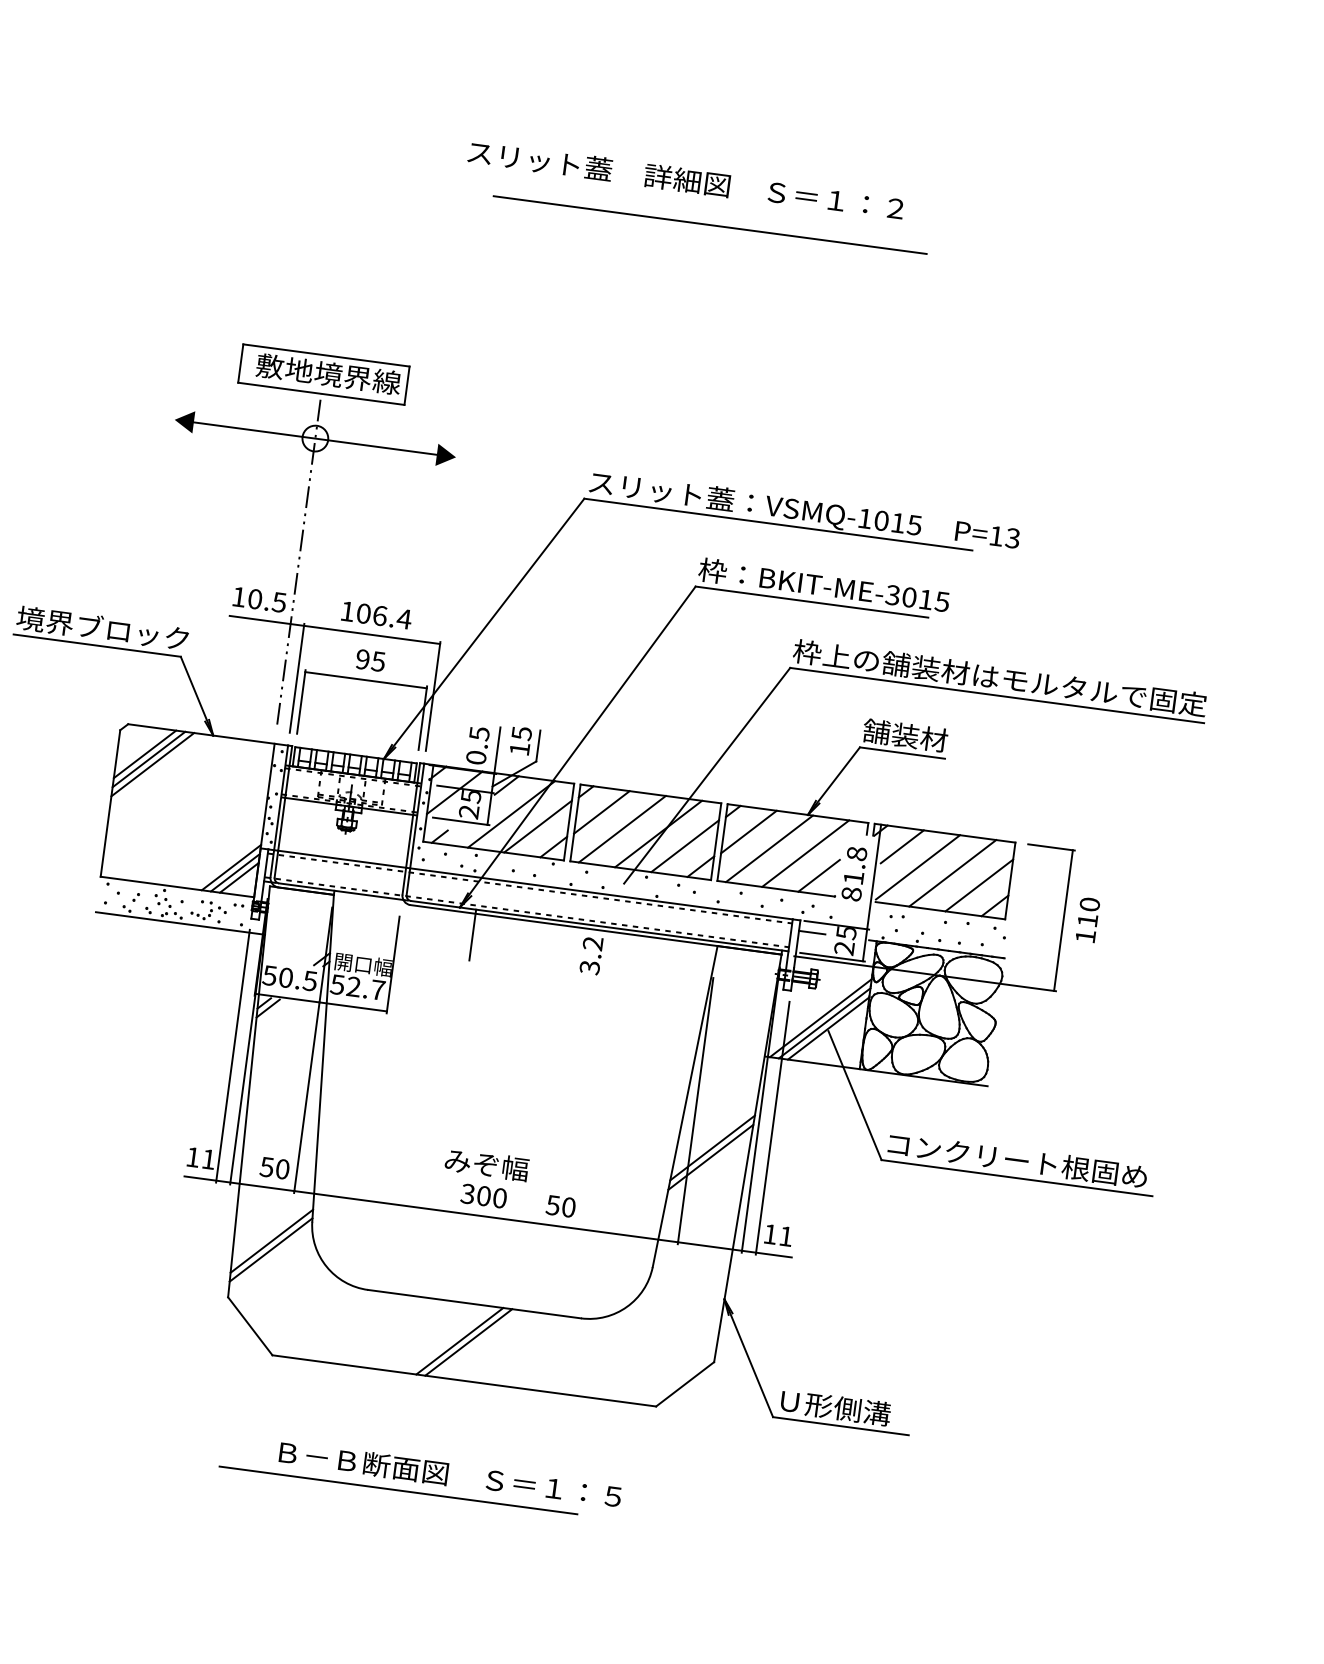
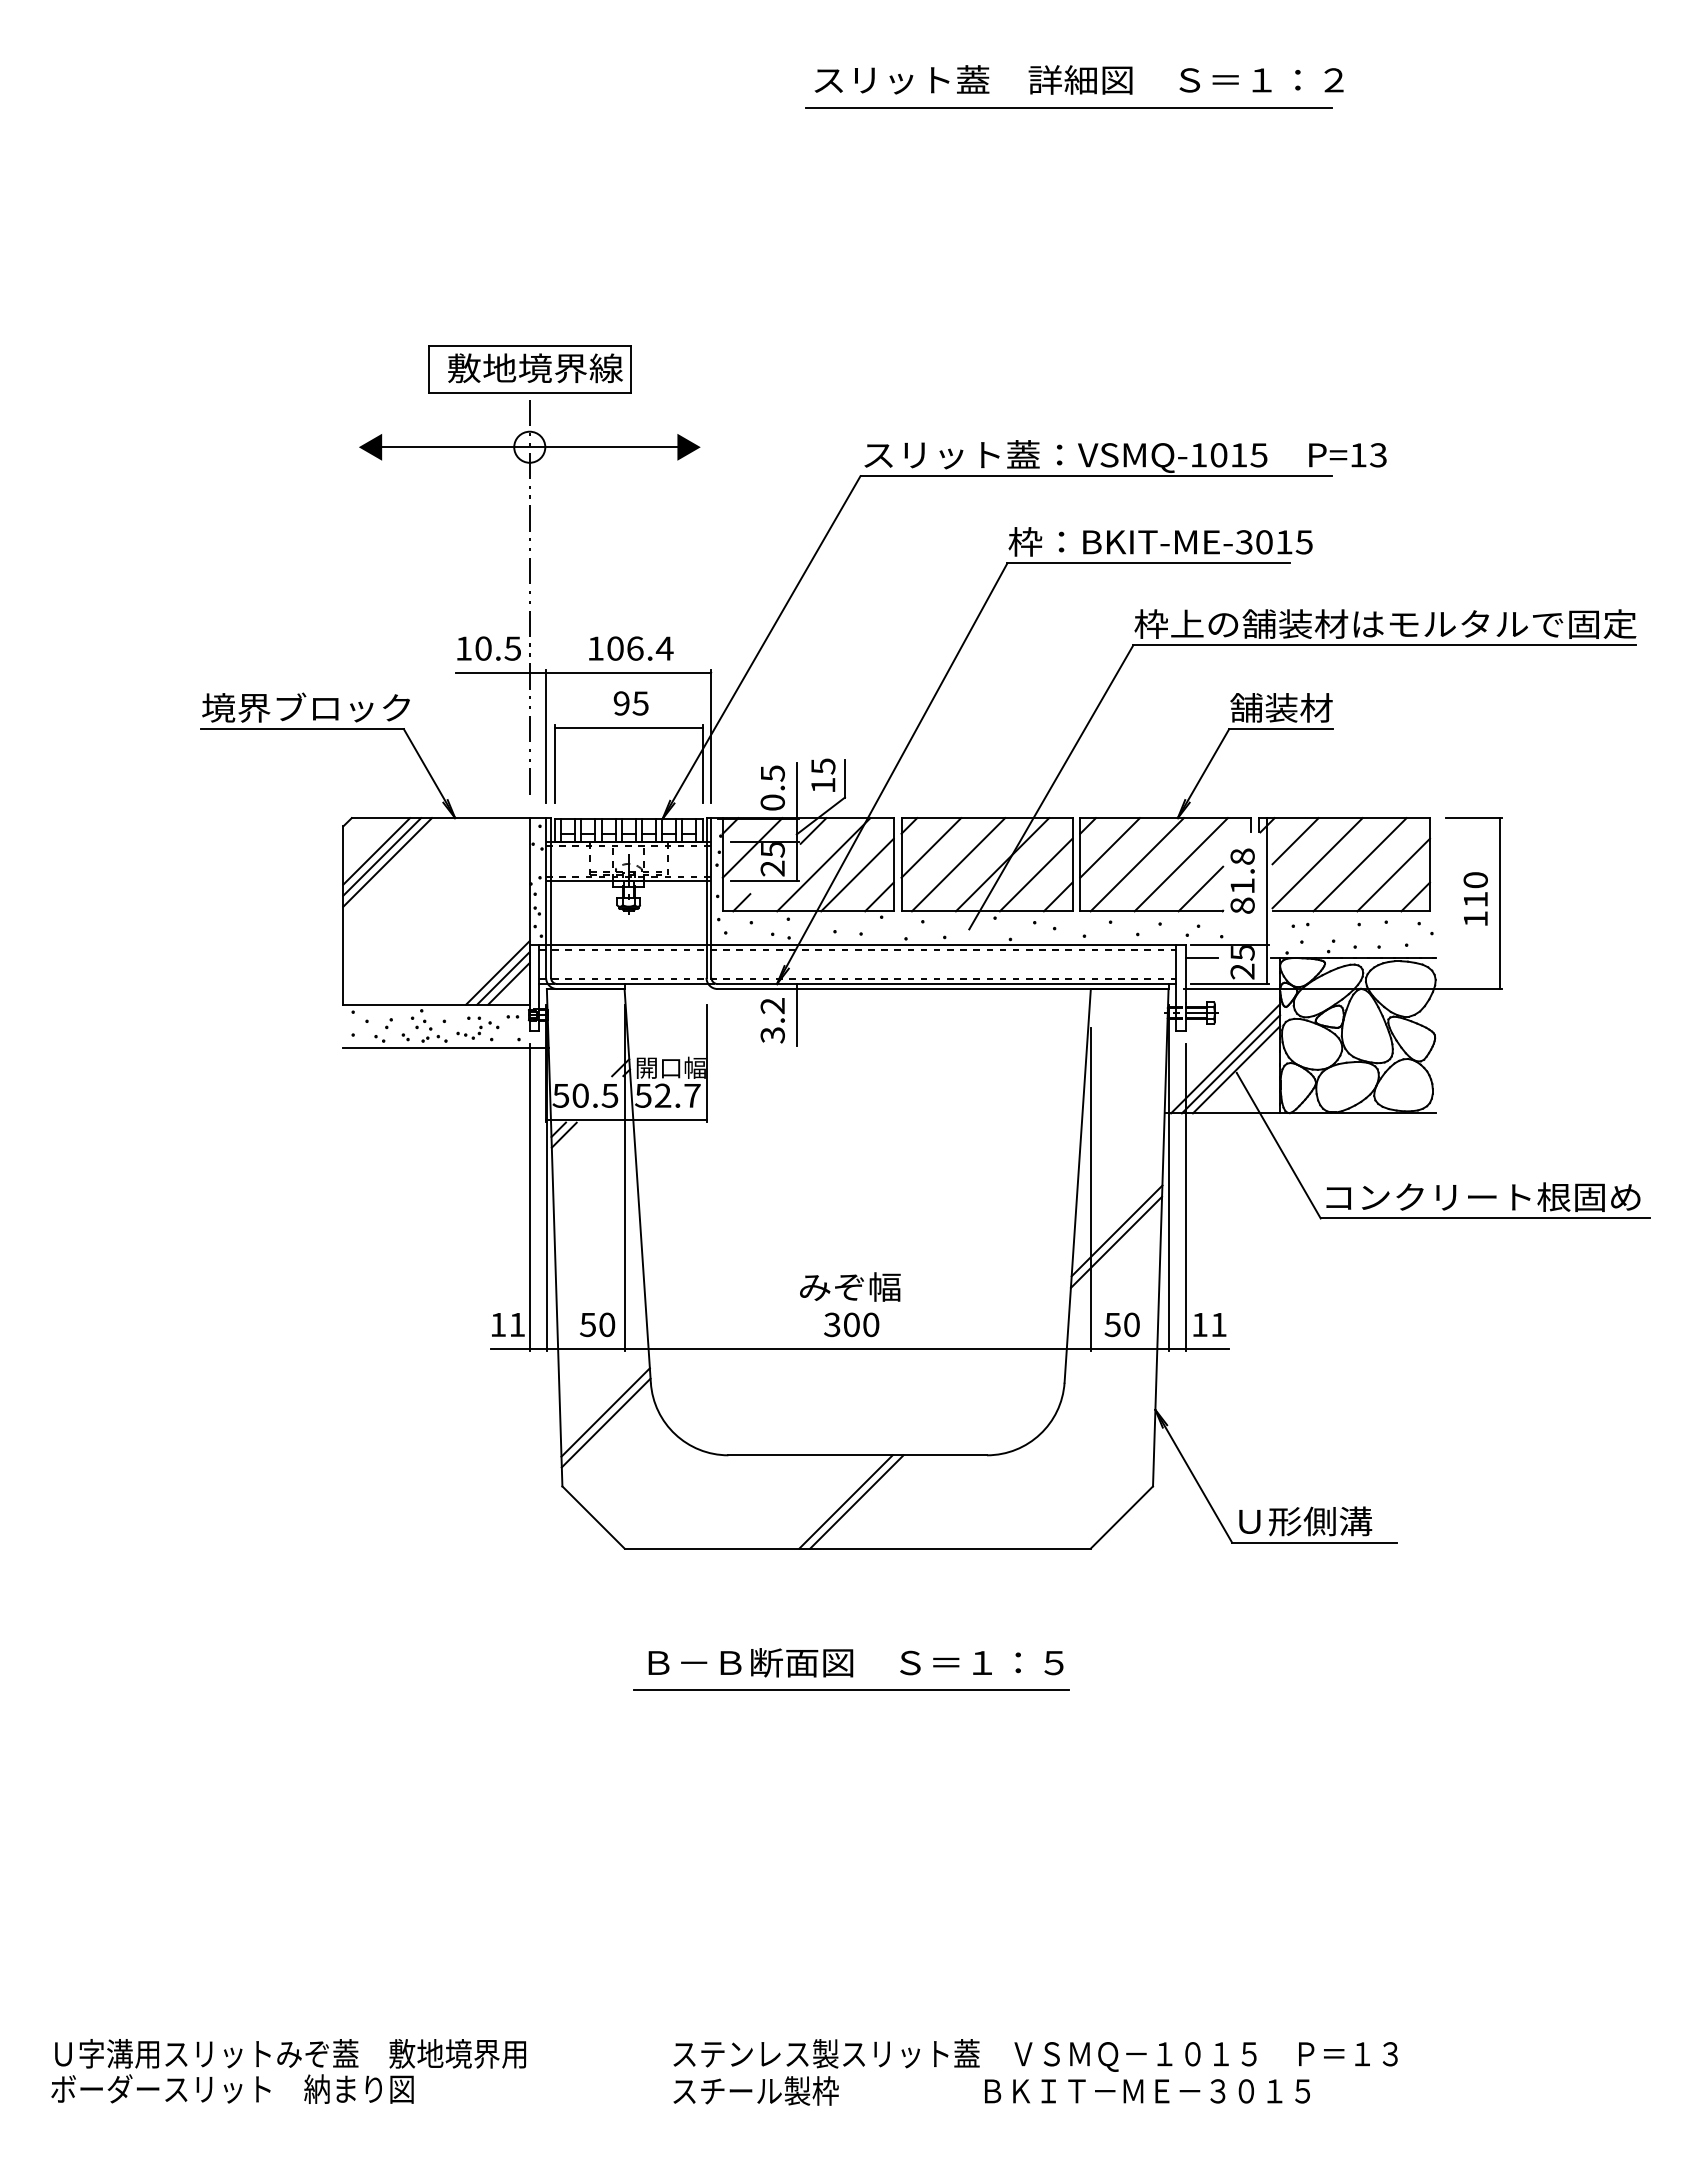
text: (685, 179) -> (1078, 79), moved
line: (709, 224) -> (1068, 107), moved
text: (1087, 919) -> (1475, 898), moved
text: (591, 955) -> (772, 1020), moved
text: (560, 1206) -> (1121, 1324), moved
line: (398, 1490) -> (851, 1689), moved

